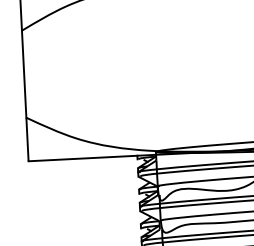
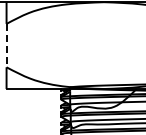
line: (24, 74) -> (6, 45), solid -> dashed

